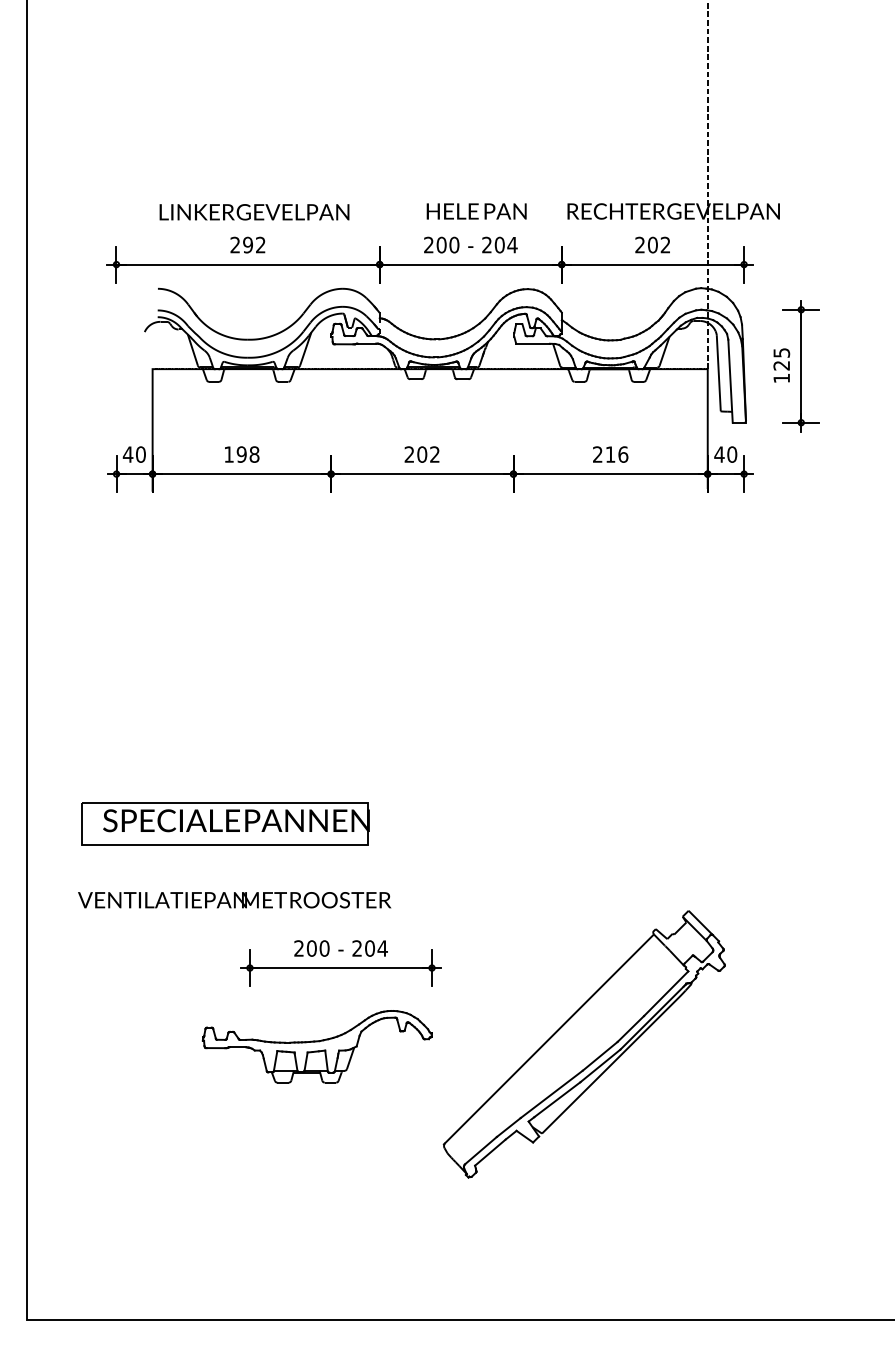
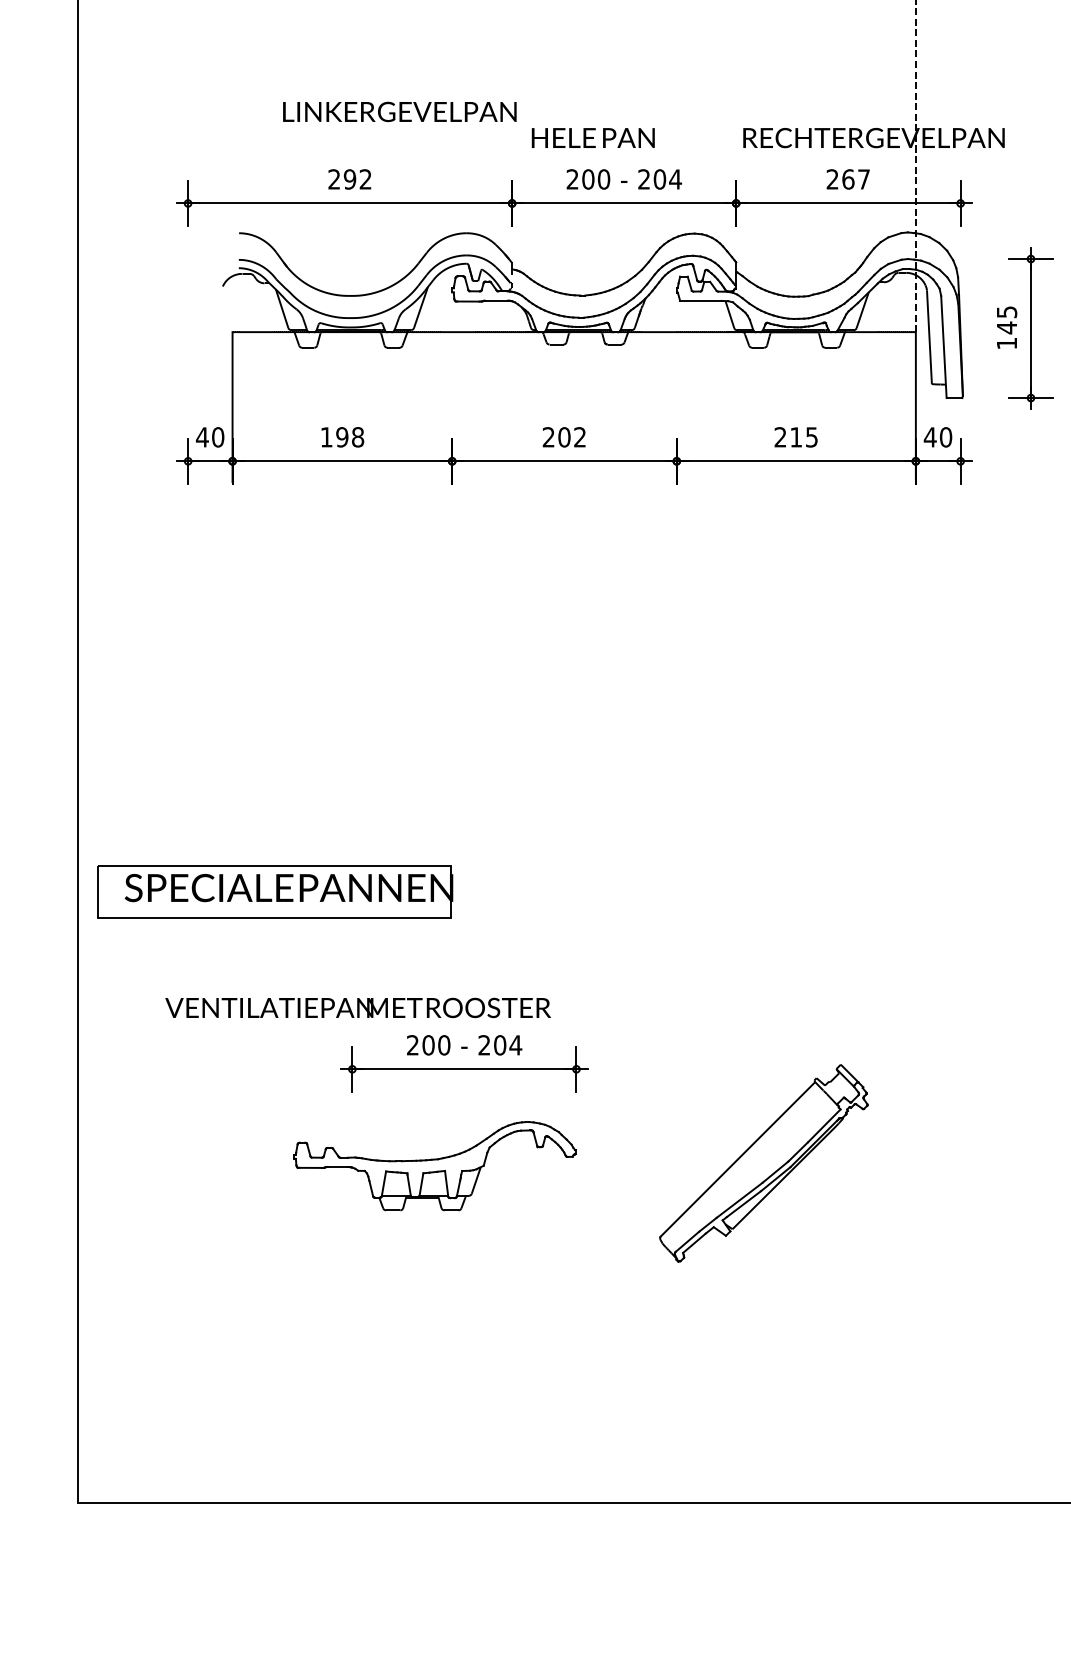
text: (476, 211) -> (593, 138), moved
text: (254, 212) -> (399, 112), moved
text: (659, 244) -> (856, 178), 202 -> 267
text: (781, 365) -> (1006, 327), 125 -> 145
text: (623, 454) -> (812, 437), 216 -> 215
part: (225, 823) -> (275, 891), moved
text: (234, 900) -> (357, 1008), moved
part: (583, 1044) -> (762, 1163), size x0.6

